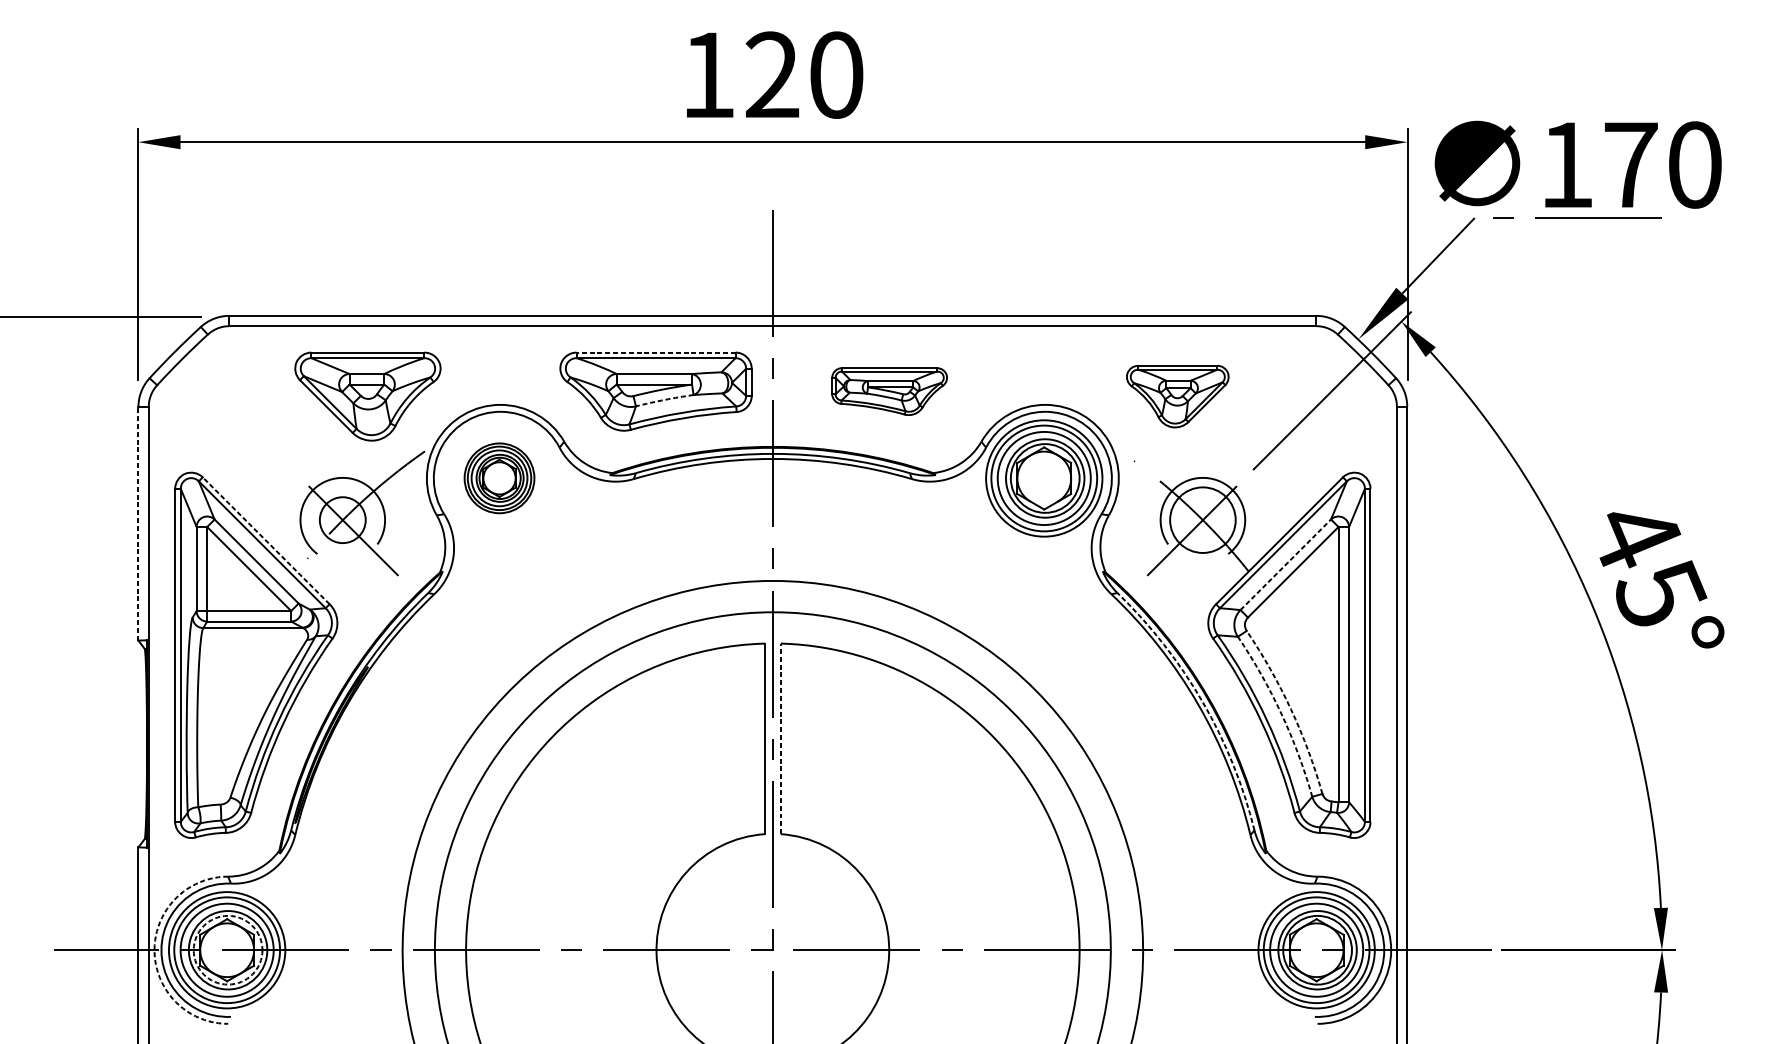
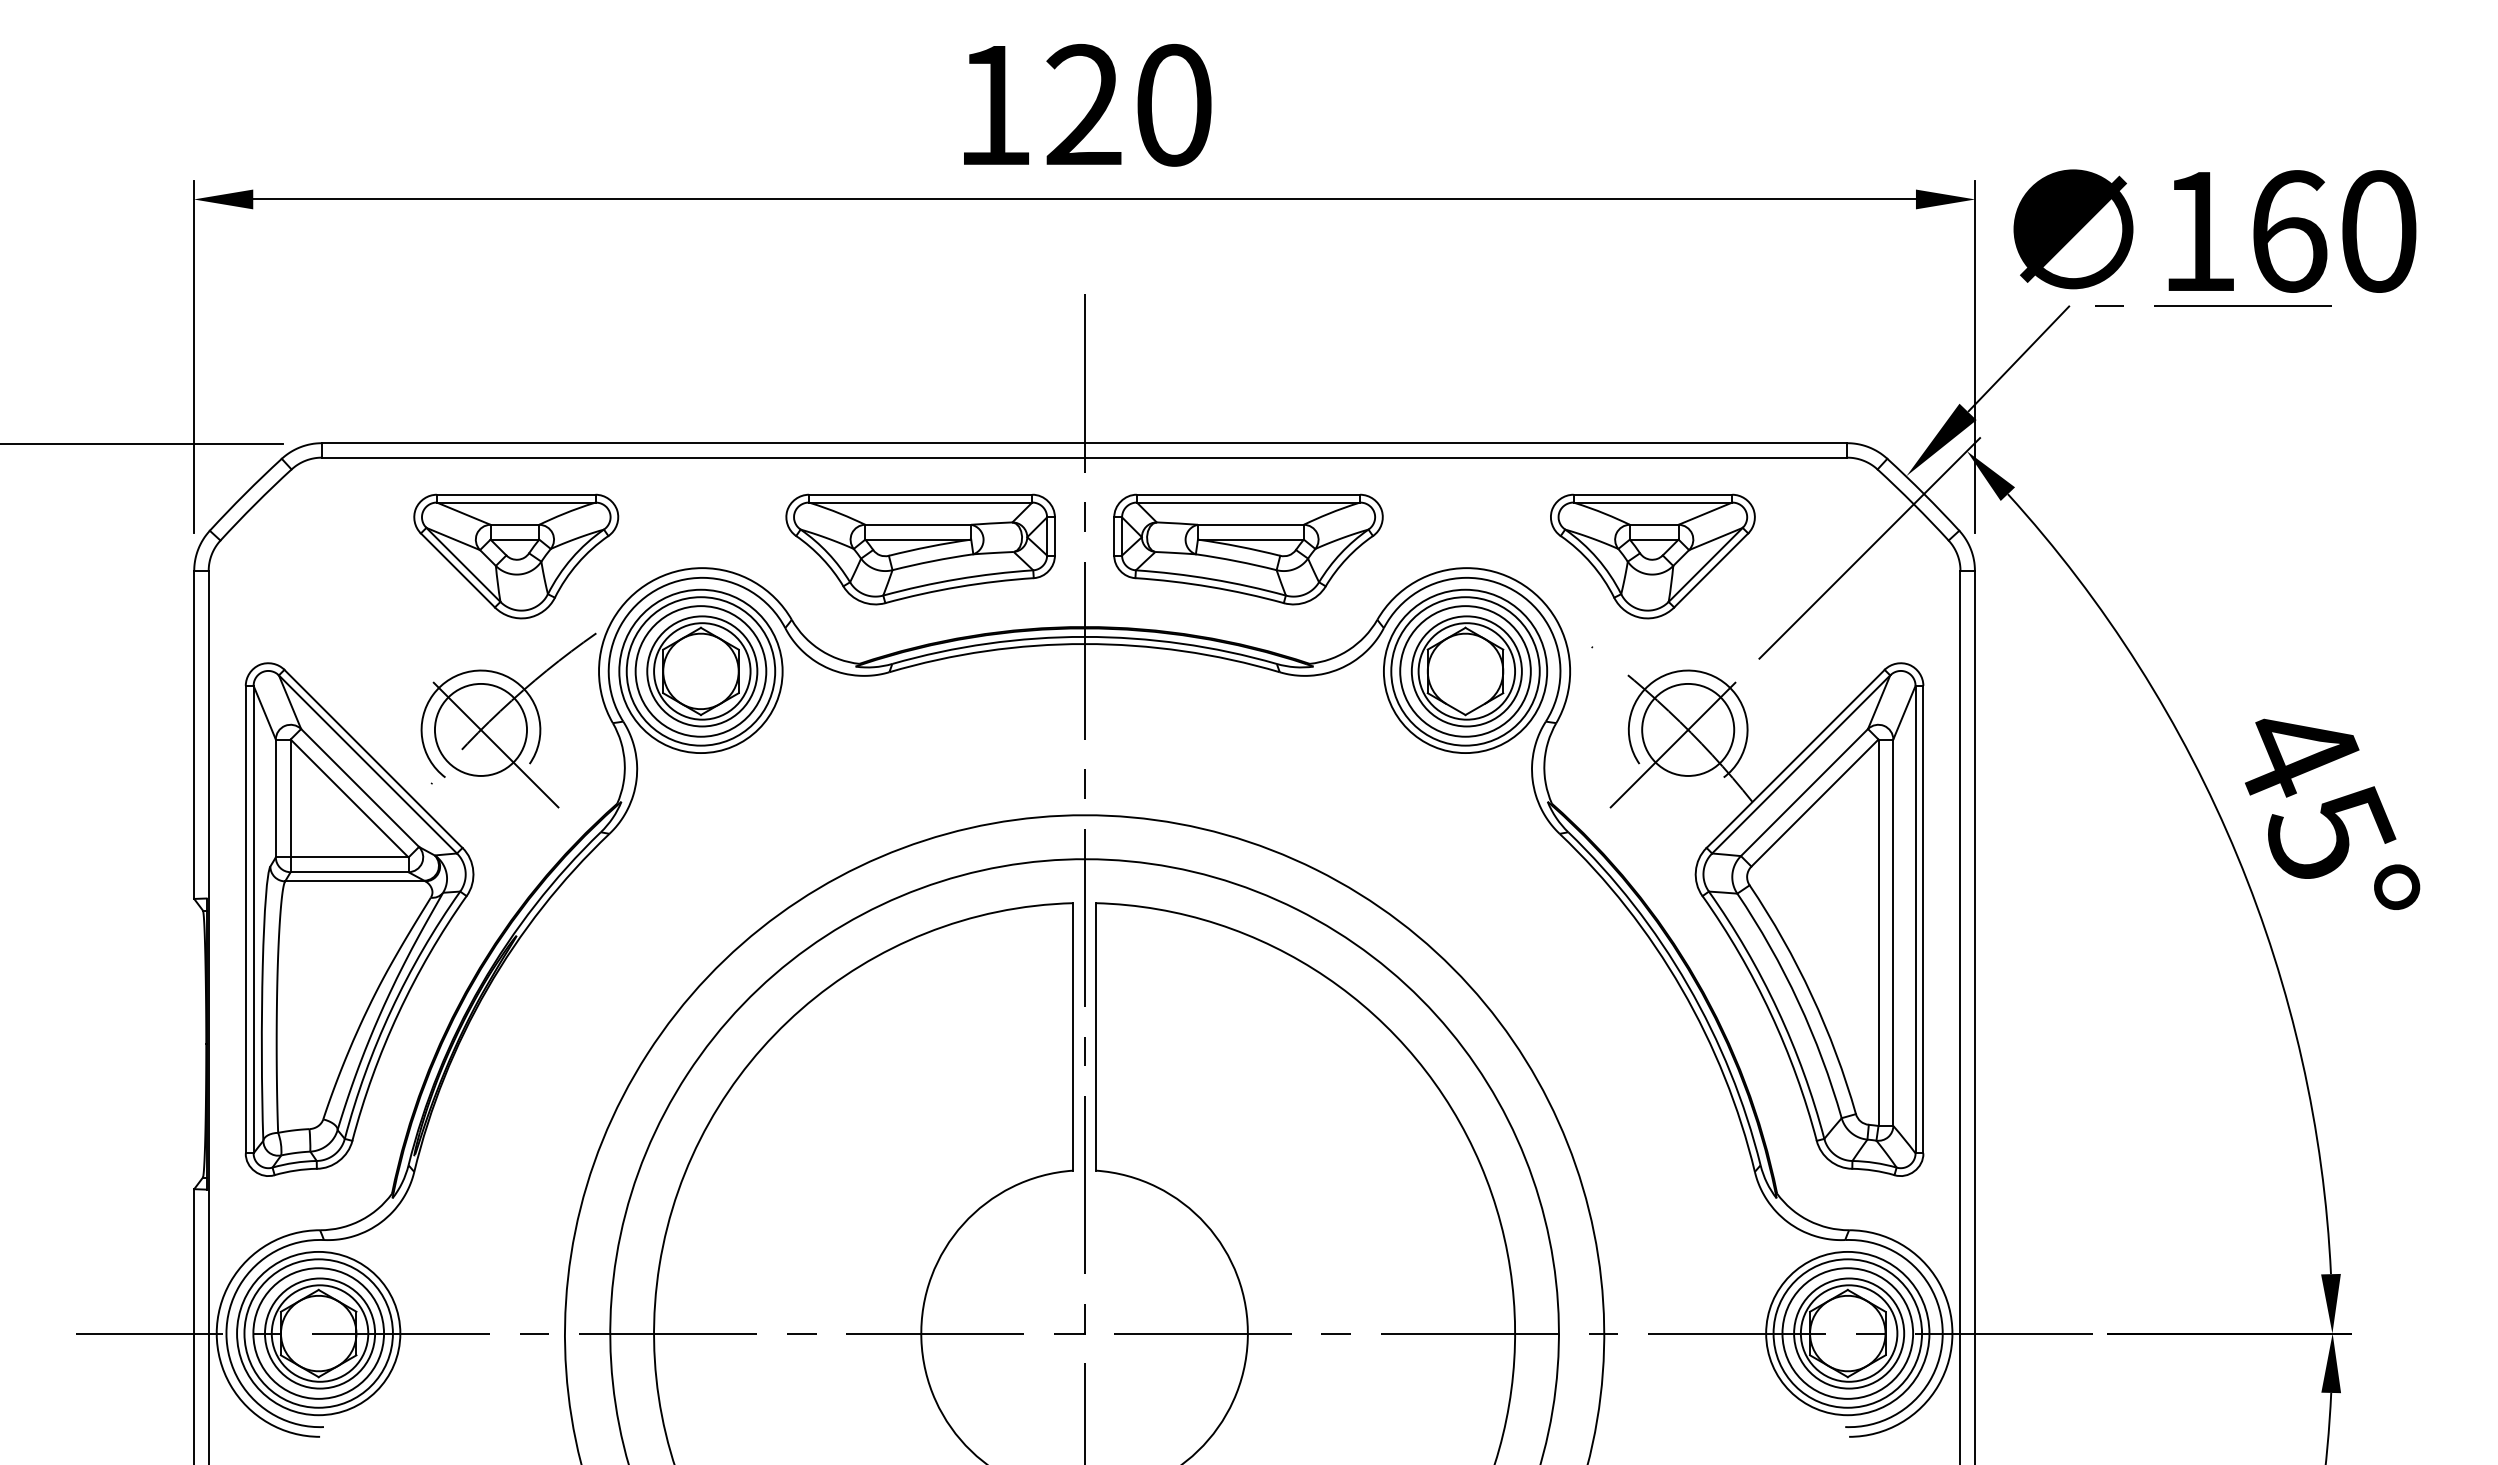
text: (1631, 165) -> (2289, 231), 170 -> 160
line: (655, 352) -> (920, 494), dashed -> solid
part: (889, 391) -> (1248, 549), size x1.67
part: (1177, 396) -> (1652, 556), size x1.43
arc: (664, 400) -> (932, 561), dashed -> solid
part: (499, 477) -> (700, 670), size x1.67
circle: (342, 519) -> (480, 729), size x1.43
line: (138, 523) -> (194, 734), dashed -> solid
line: (266, 540) -> (373, 758), dashed -> solid
line: (1285, 564) -> (1804, 792), dashed -> solid
arc: (1202, 702) -> (1687, 985), dashed -> solid
arc: (1290, 709) -> (1811, 995), dashed -> solid
arc: (1281, 713) -> (1798, 1001), dashed -> solid
line: (780, 738) -> (1095, 1036), dashed -> solid
arc: (154, 950) -> (216, 1333), dashed -> solid
circle: (227, 950) -> (319, 1333), dashed -> solid

